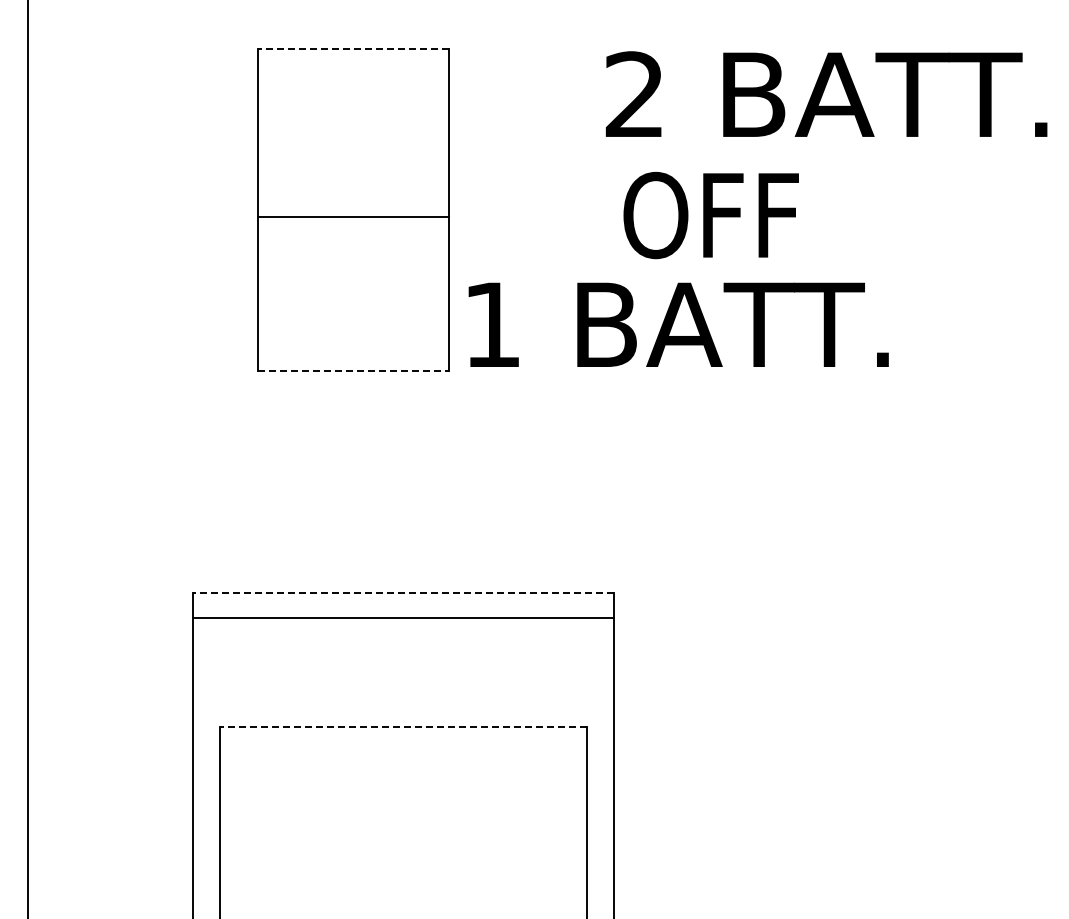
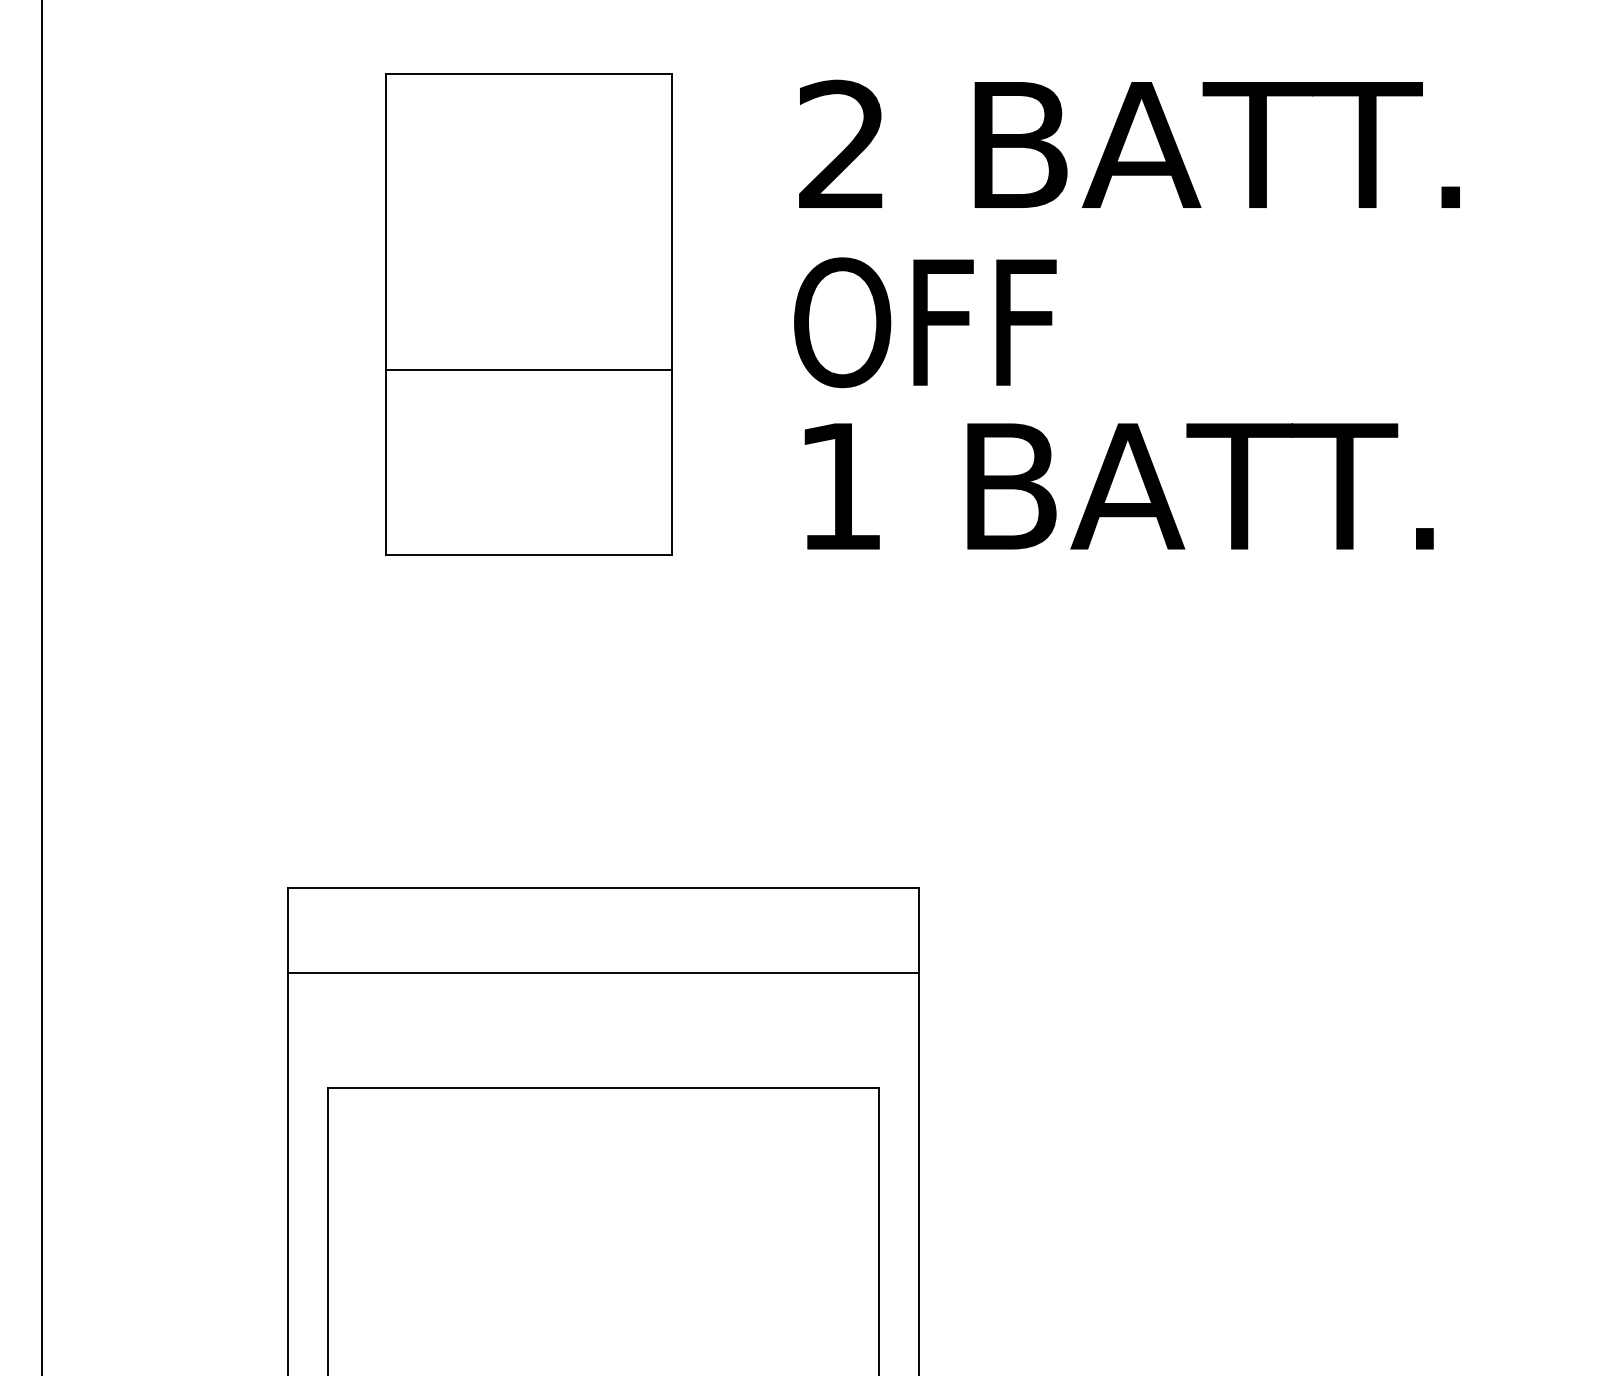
line: (353, 49) -> (529, 74), dashed -> solid
text: (826, 93) -> (1129, 143), moved
text: (710, 215) -> (924, 322), moved
line: (353, 217) -> (529, 370), moved
text: (678, 324) -> (1118, 485), moved
line: (353, 370) -> (529, 554), dashed -> solid
line: (403, 592) -> (603, 887), dashed -> solid
line: (402, 618) -> (602, 973), moved
line: (403, 726) -> (603, 1087), dashed -> solid

